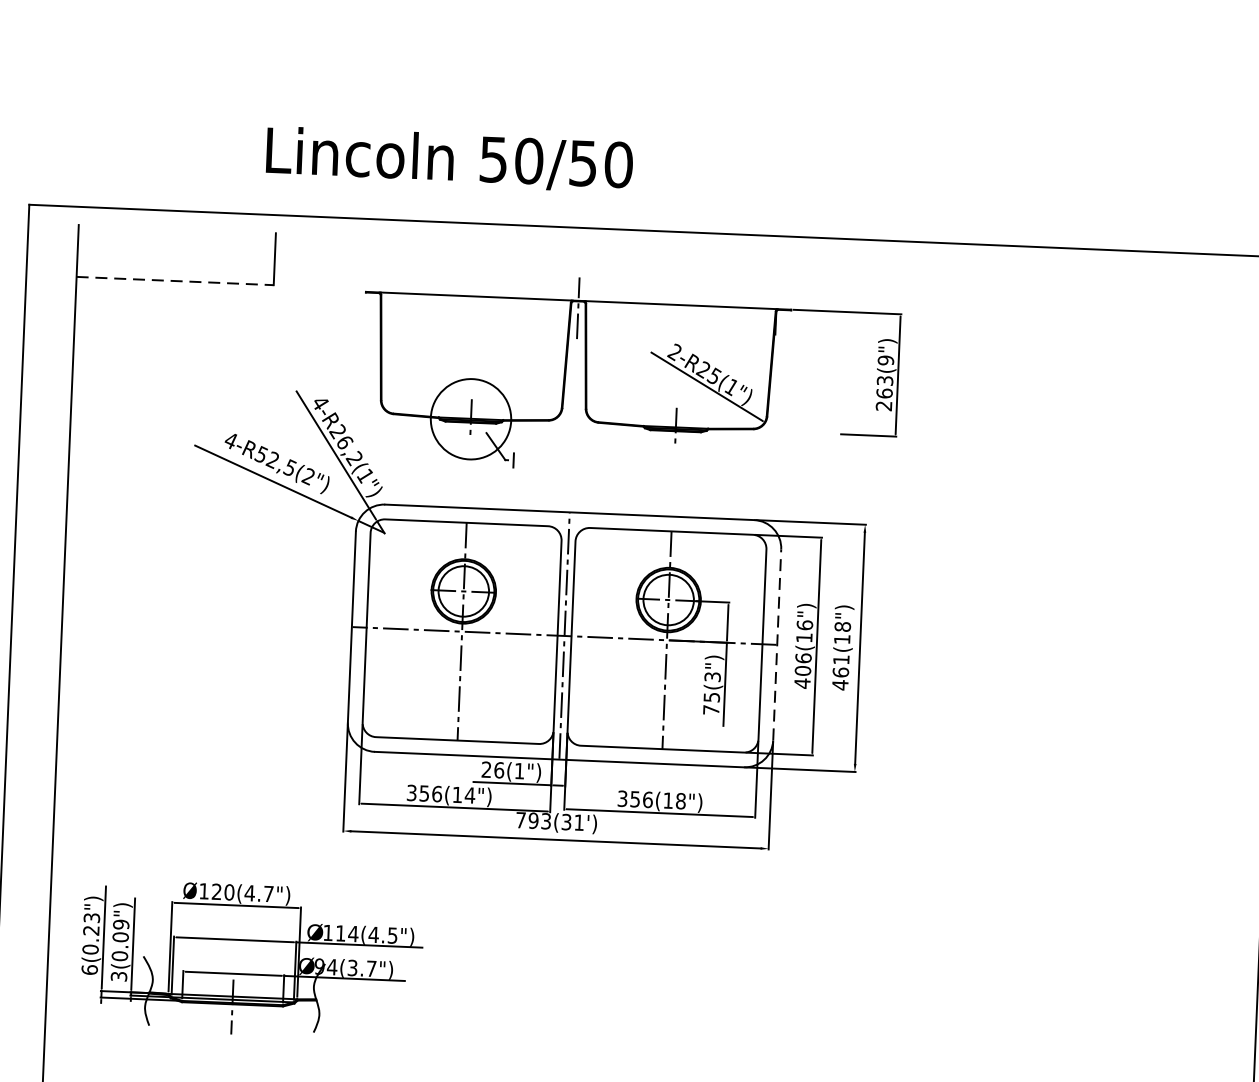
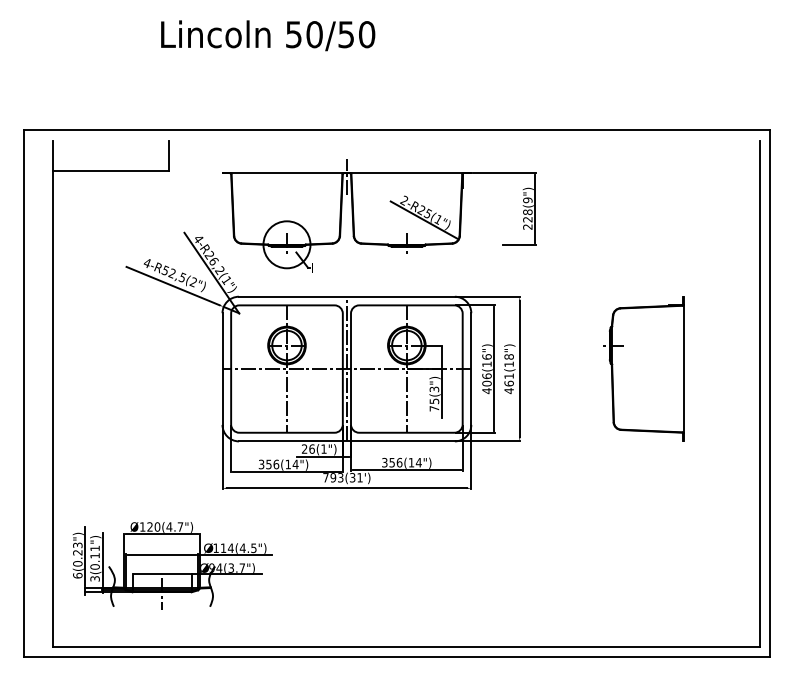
text: (450, 159) -> (268, 35), moved
line: (174, 281) -> (110, 171), dashed -> solid
text: (884, 386) -> (527, 215), 263(9") -> 228(9")
line: (777, 645) -> (471, 369), dashed -> solid
part: (1071, 656) -> (643, 368), added
text: (680, 800) -> (418, 462), 356(18") -> 356(14")
text: (119, 929) -> (94, 551), 3(0.09") -> 3(0.11")

